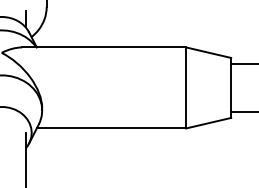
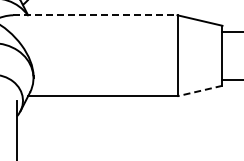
line: (104, 47) -> (95, 15), solid -> dashed
line: (208, 123) -> (199, 91), solid -> dashed

